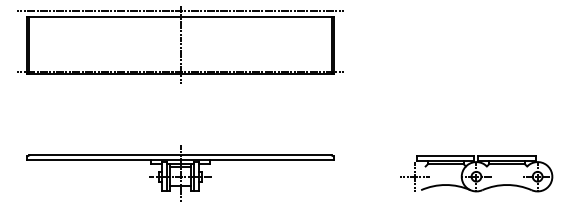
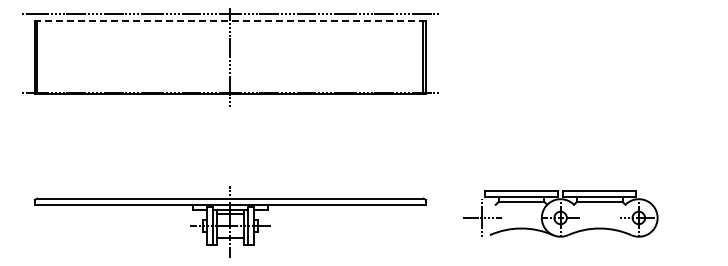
line: (180, 16) -> (230, 21), solid -> dashed
part: (476, 173) -> (560, 213), moved

